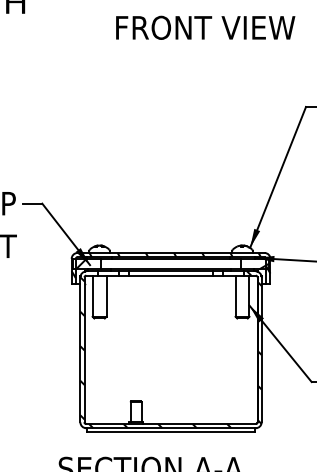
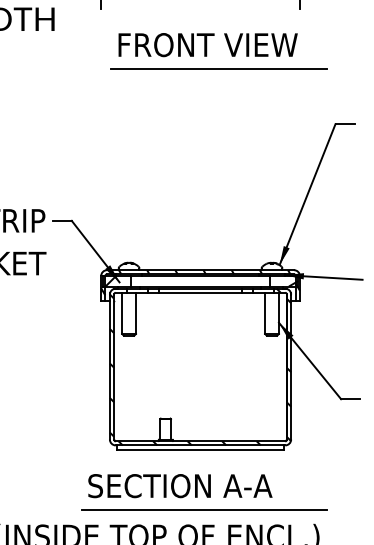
text: (205, 28) -> (207, 45), moved
line: (190, 51) -> (219, 68), added

